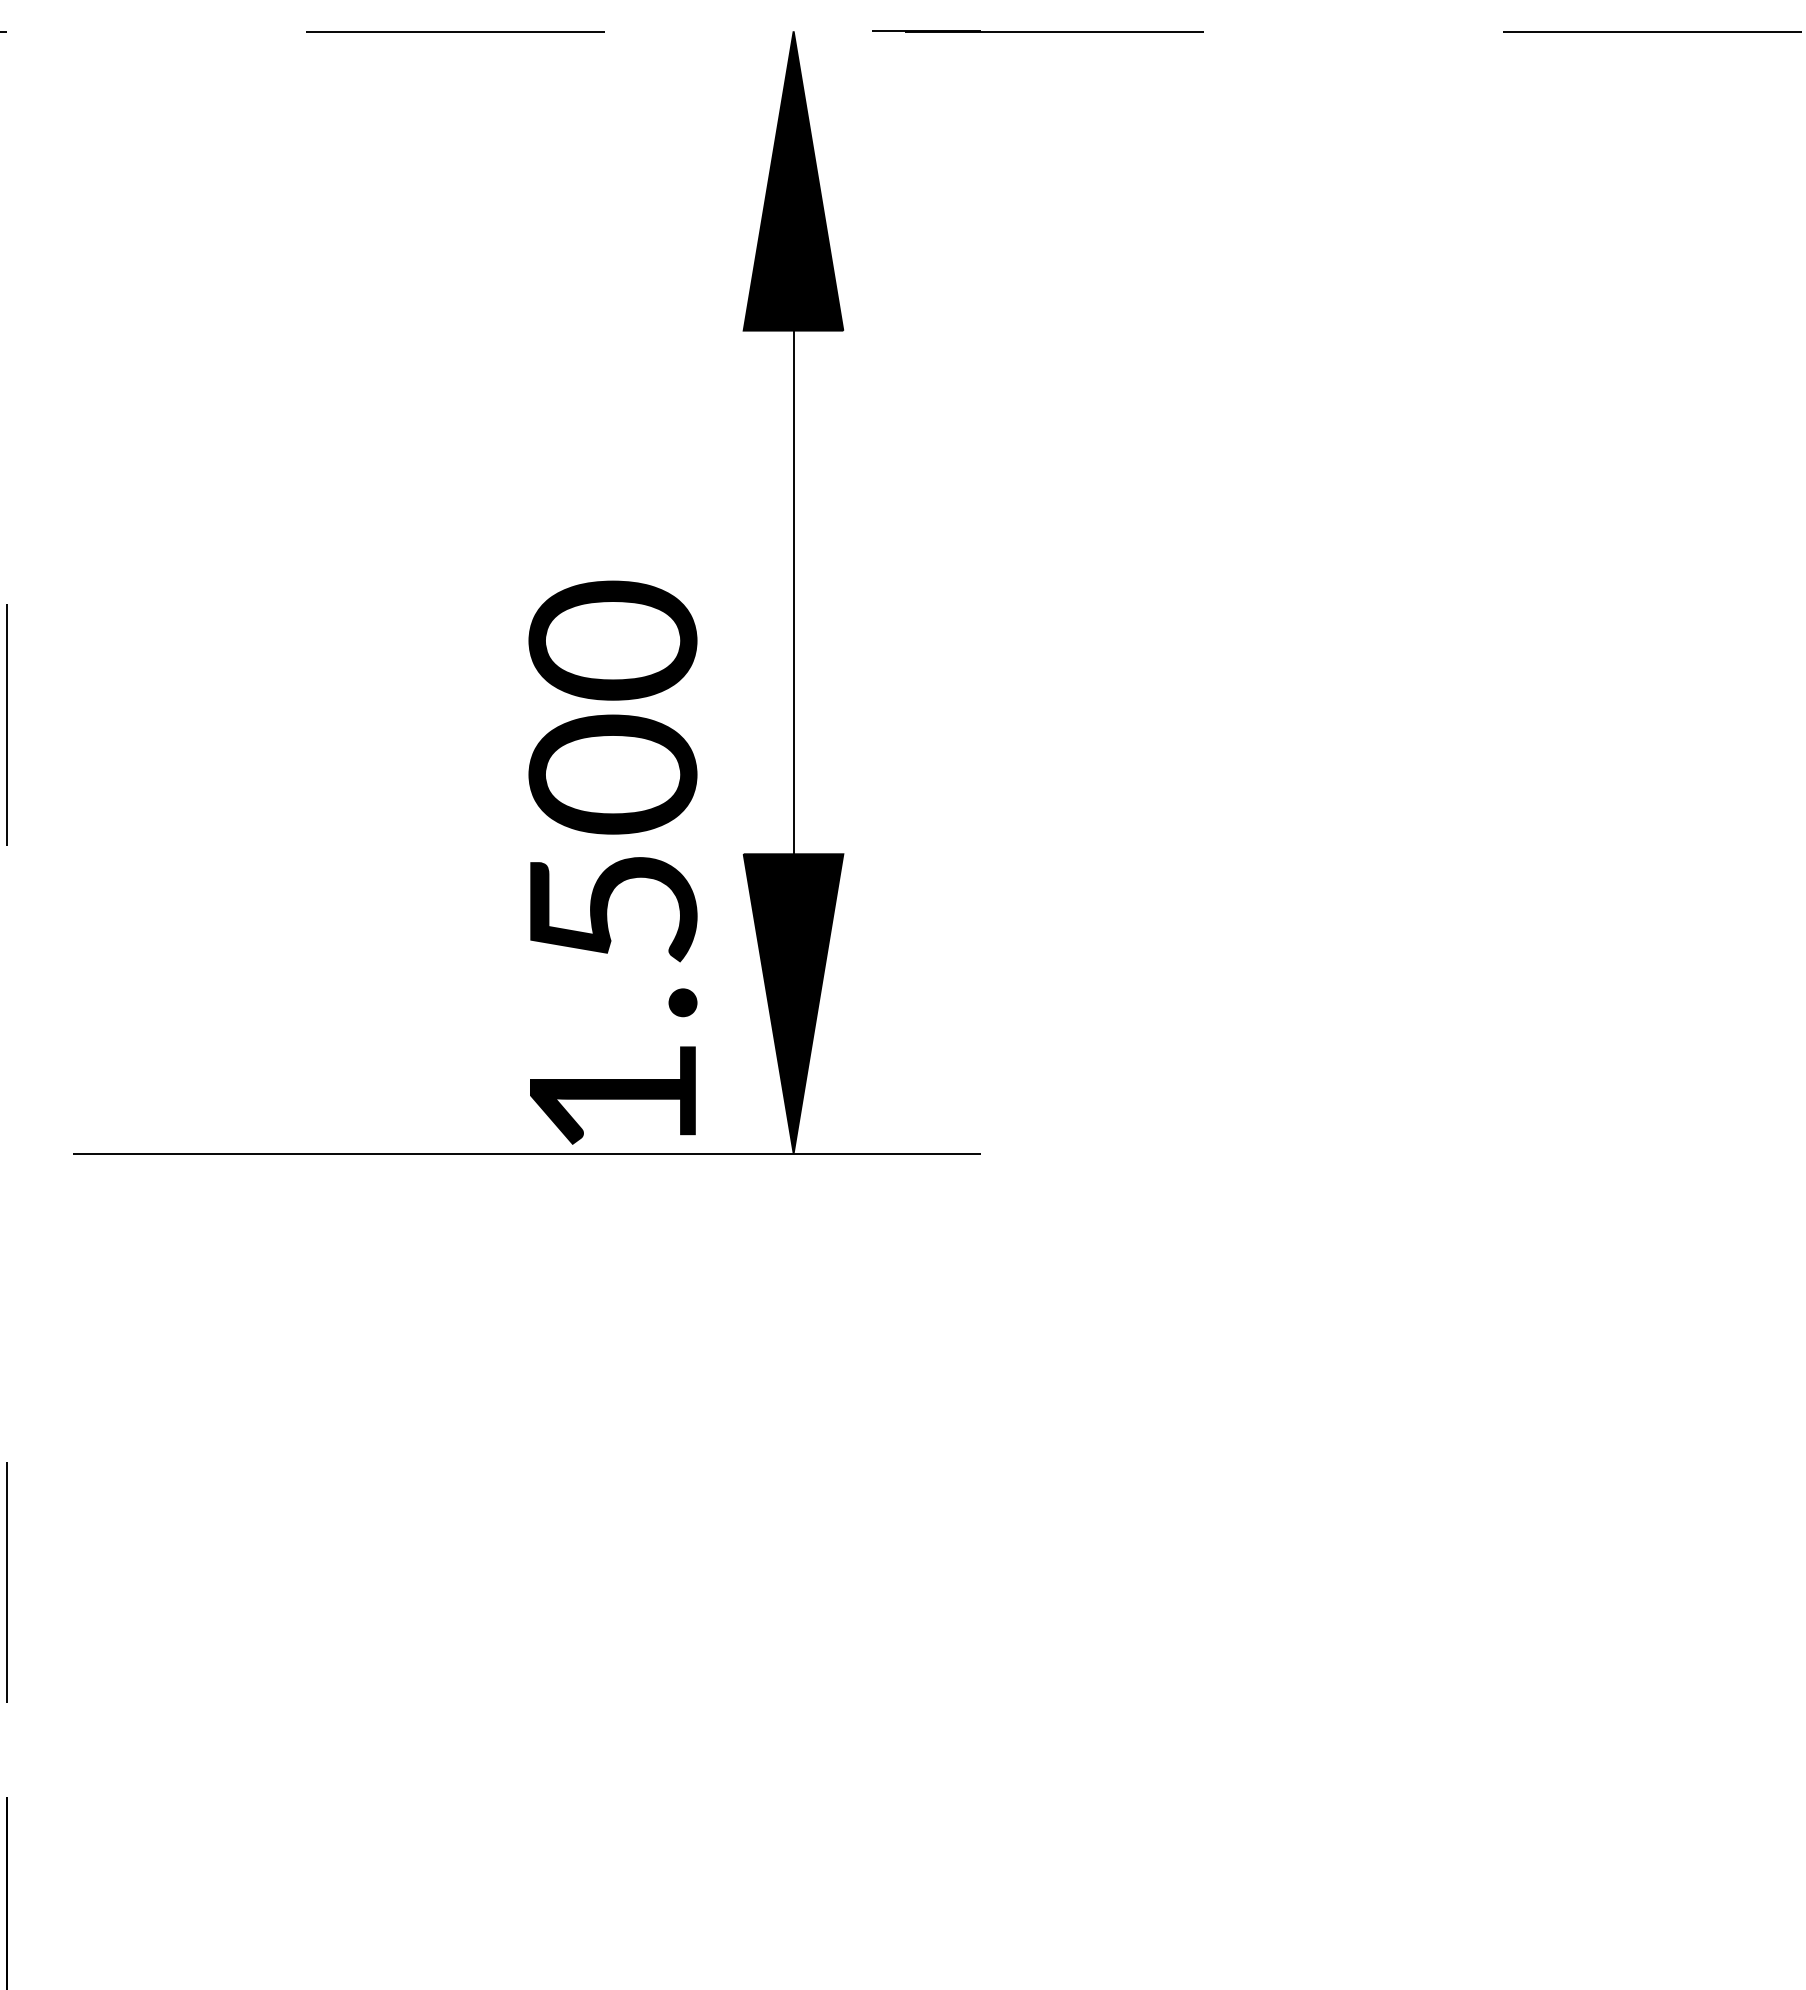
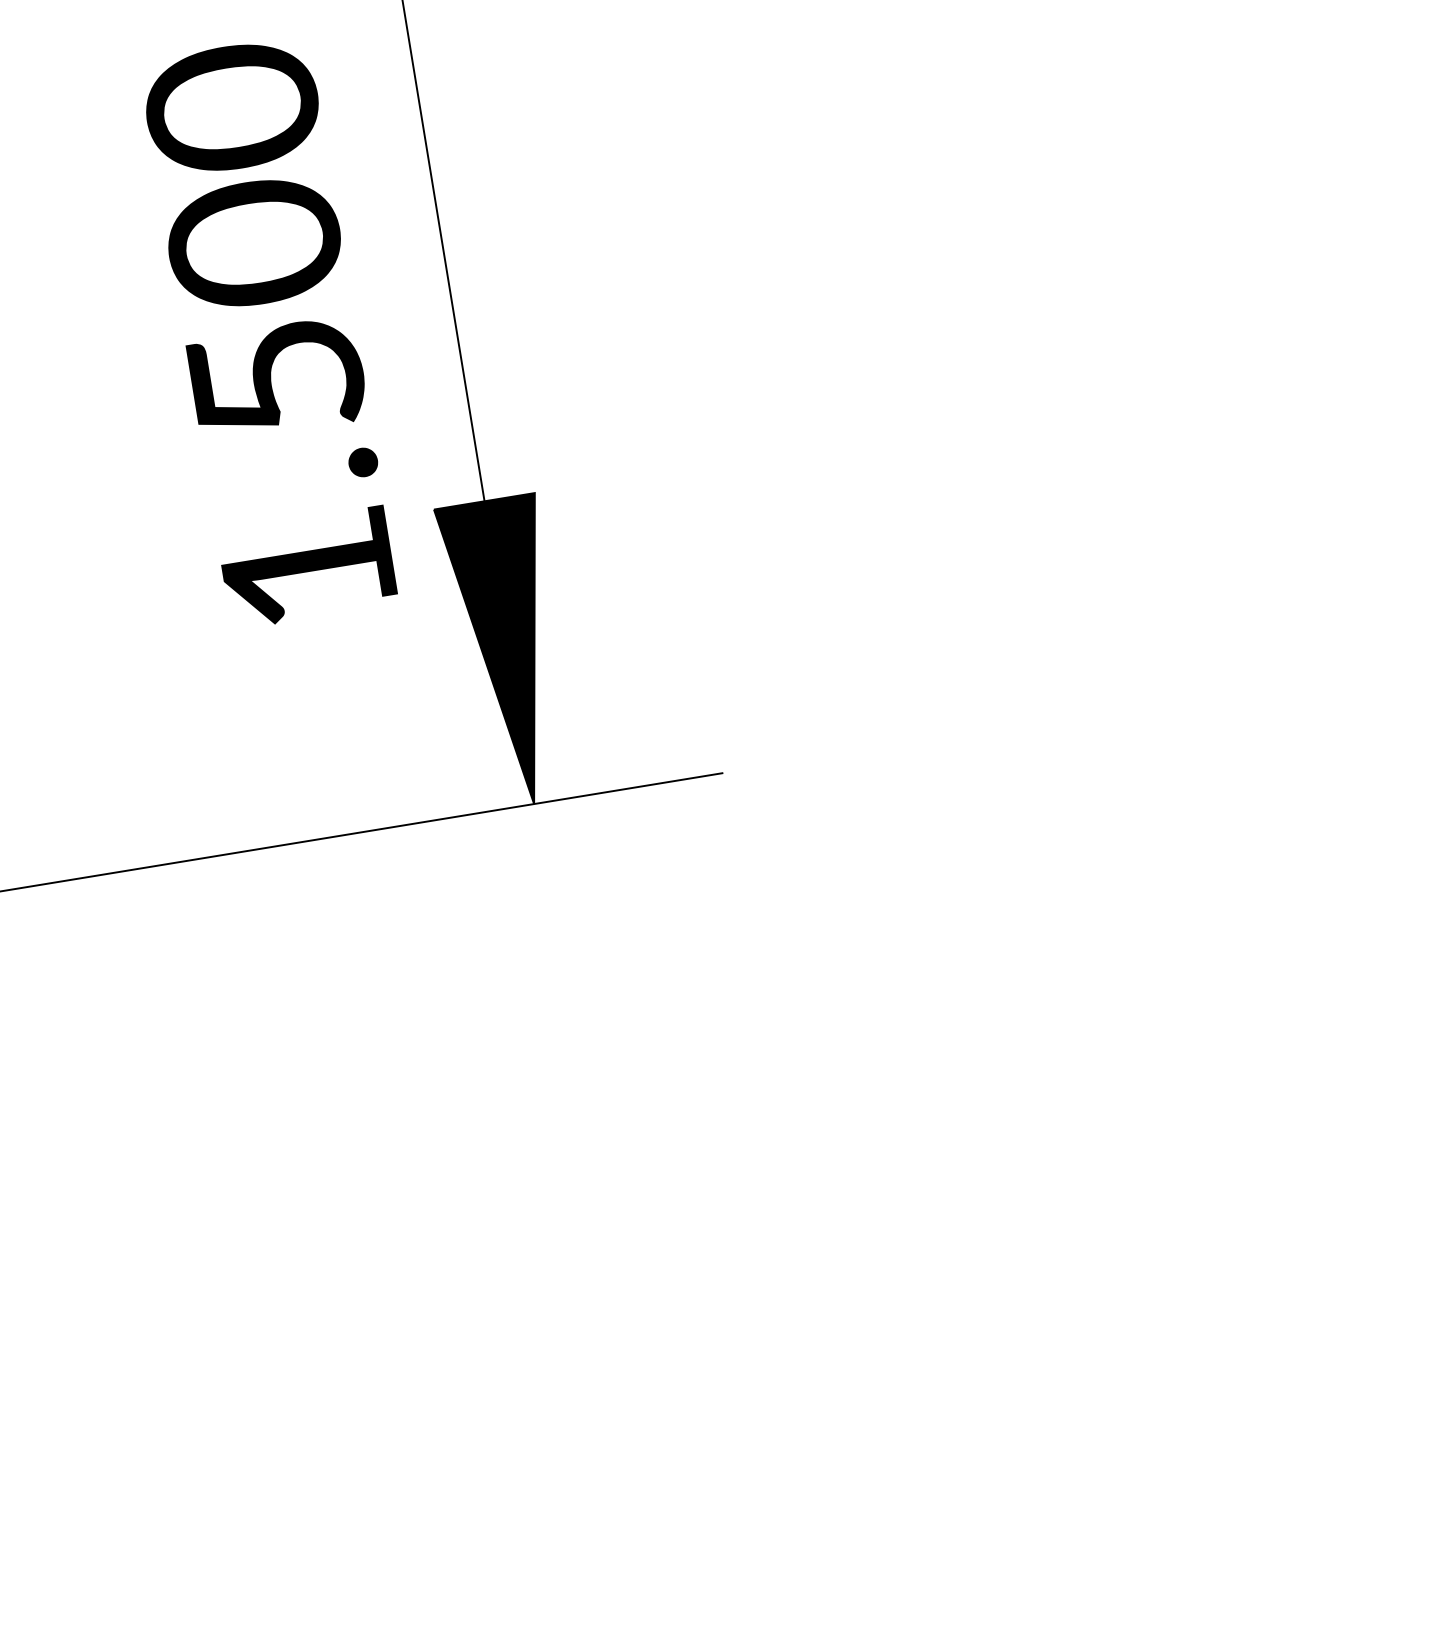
text: (612, 862) -> (268, 332), moved

